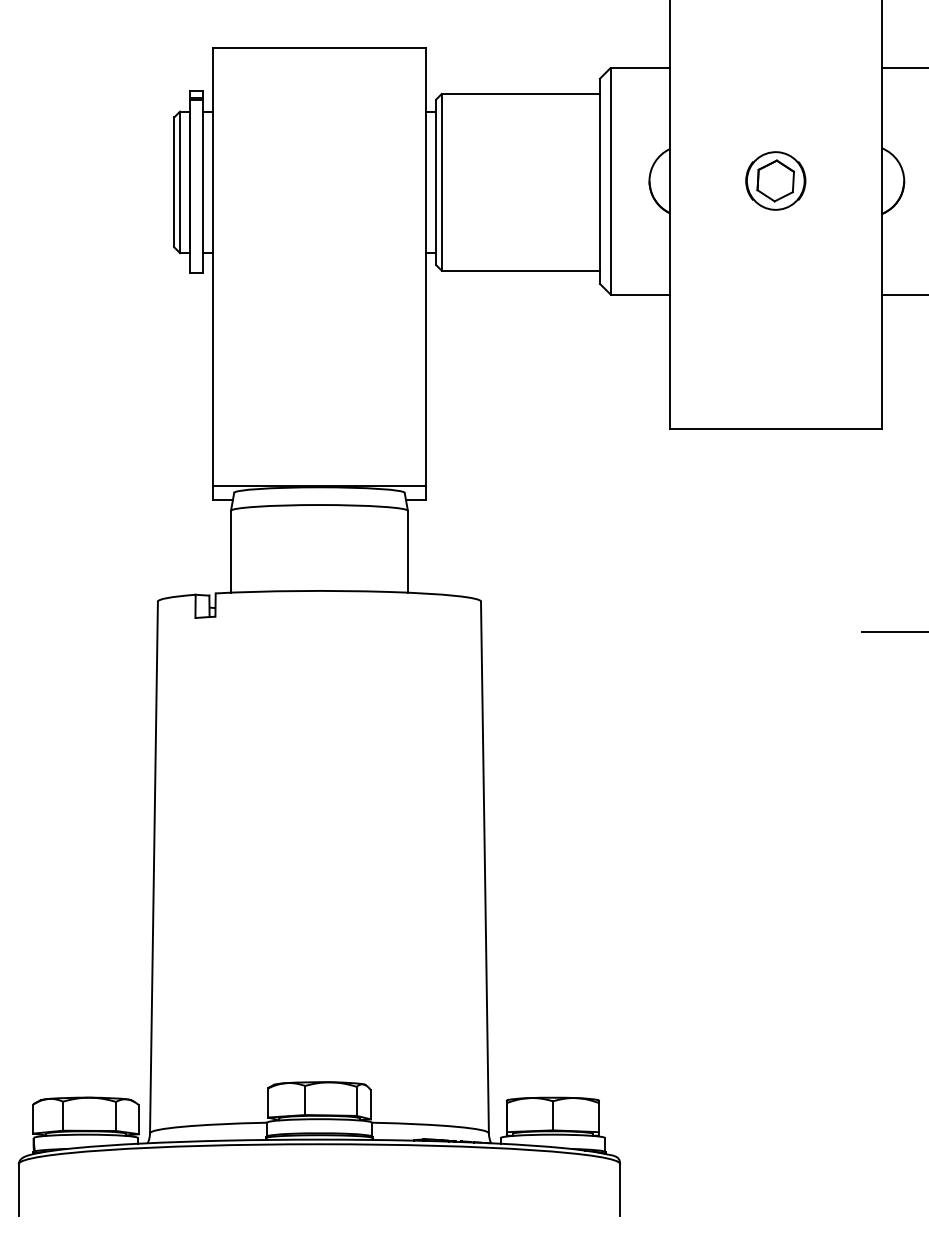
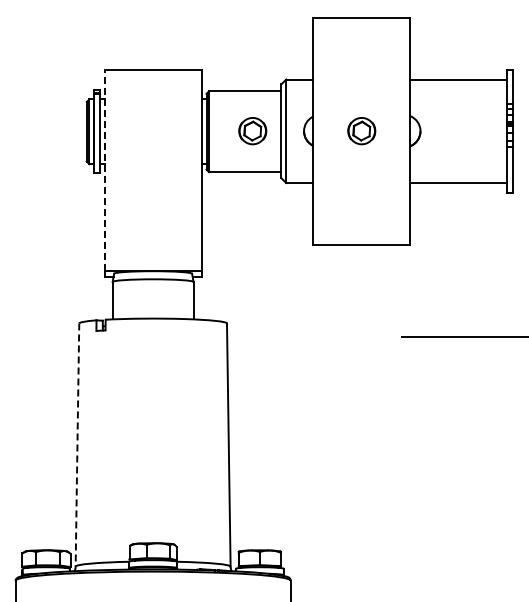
part: (536, 181) -> (252, 131), added
line: (213, 267) -> (104, 170), solid -> dashed
line: (154, 868) -> (77, 445), solid -> dashed

